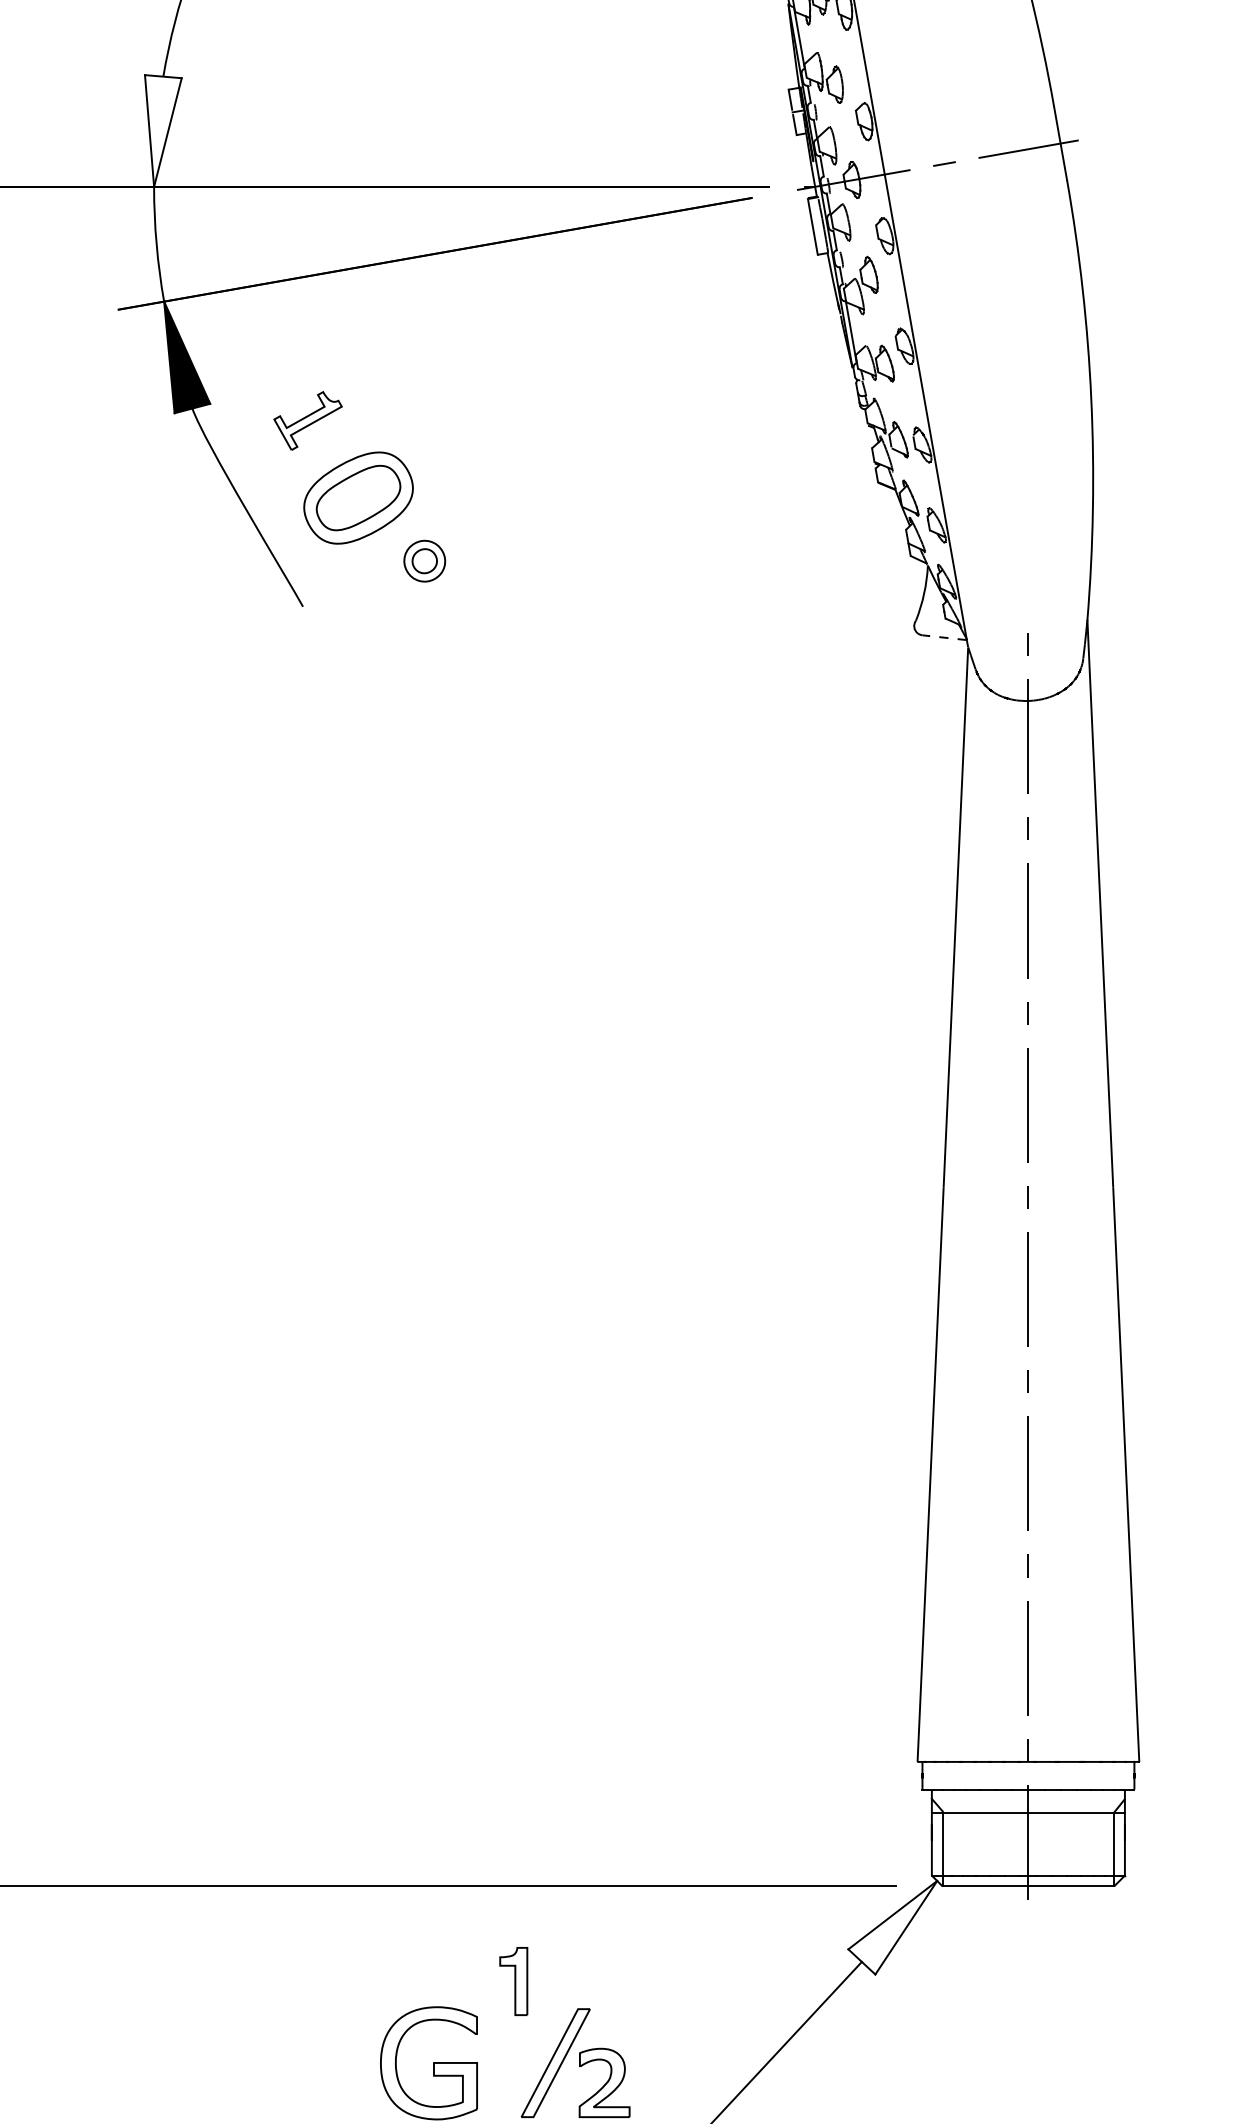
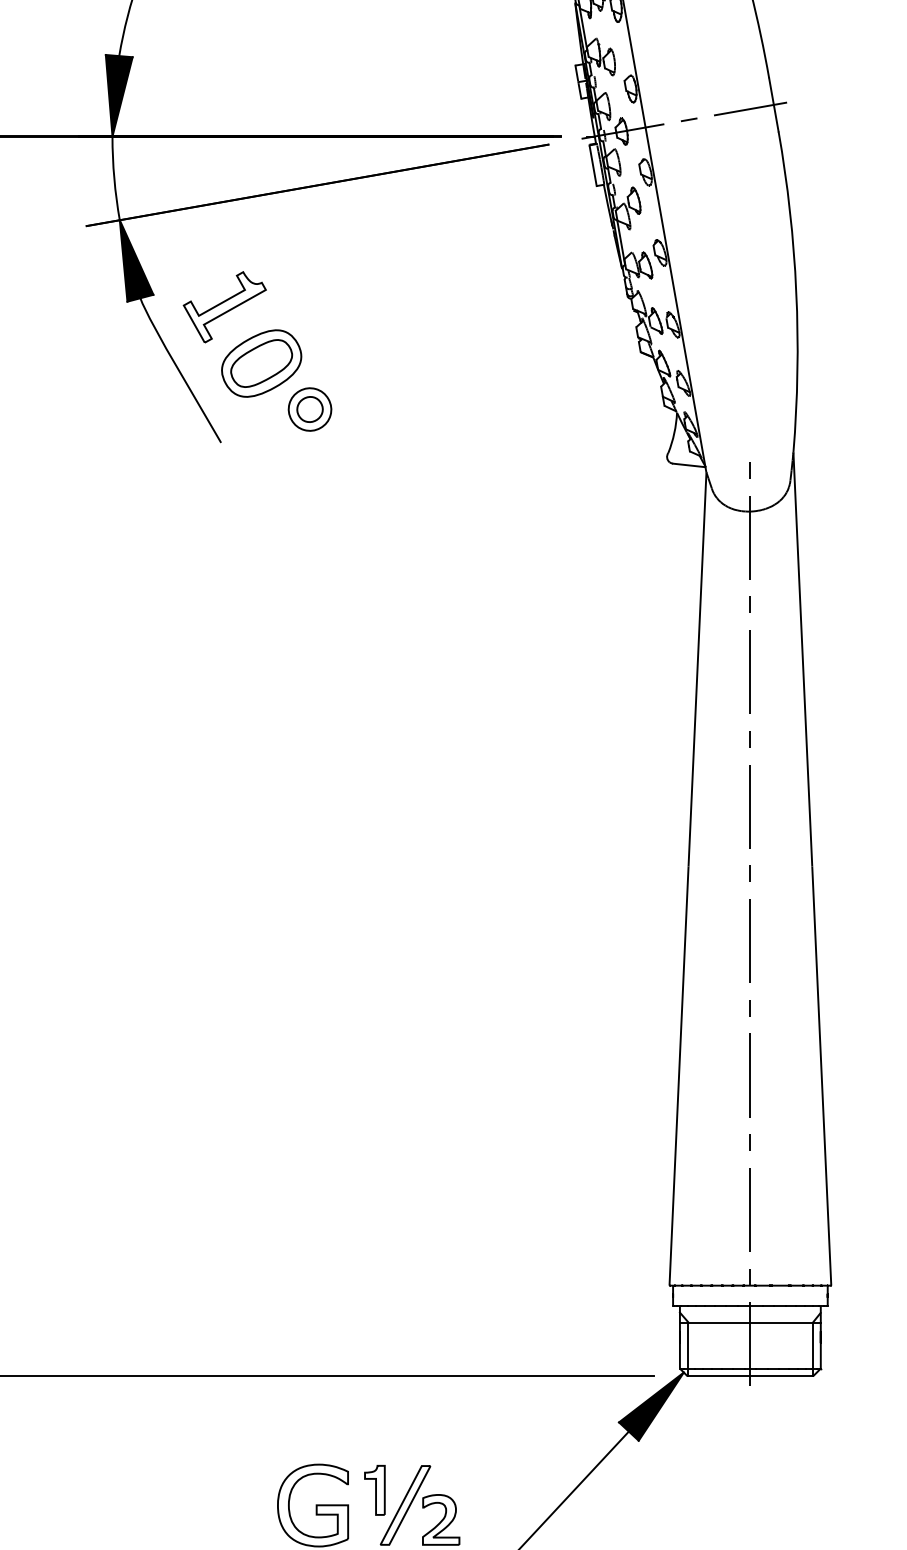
fill: (163, 130) -> (119, 95), added
part: (307, 420) -> (224, 306), size x1.67
part: (424, 561) -> (309, 409), size x1.43
line: (944, 637) -> (689, 465), dashed -> solid
fill: (892, 1927) -> (651, 1406), added
part: (513, 1981) -> (374, 1490), moved

